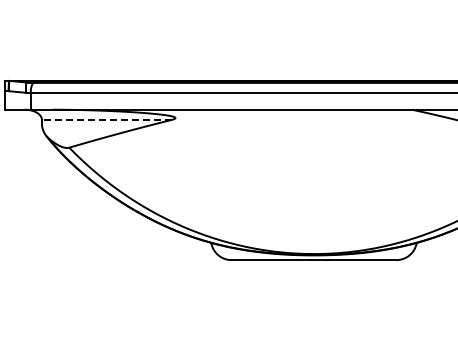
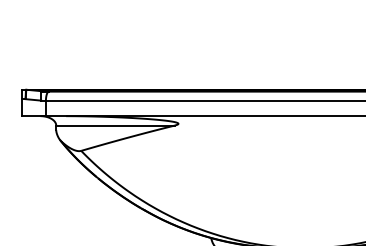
line: (106, 120) -> (115, 126), dashed -> solid

